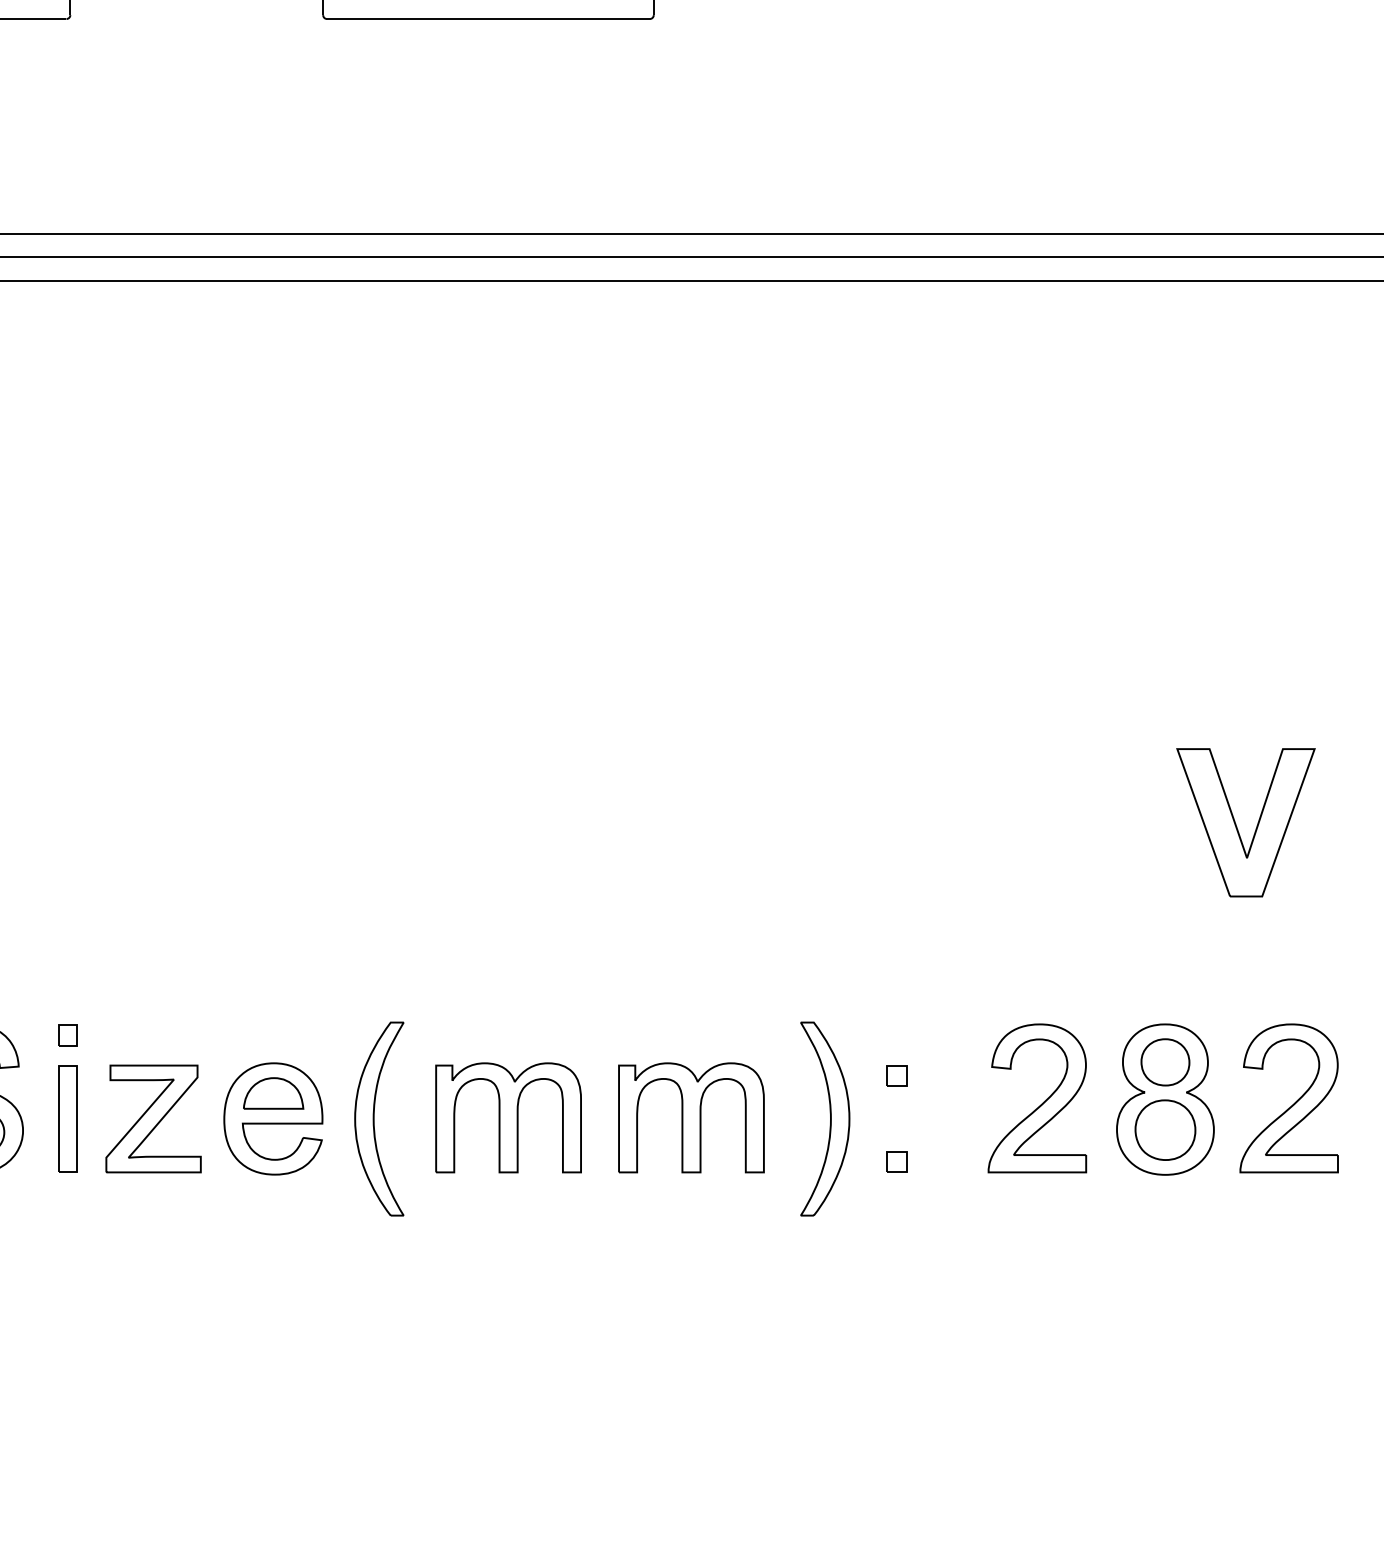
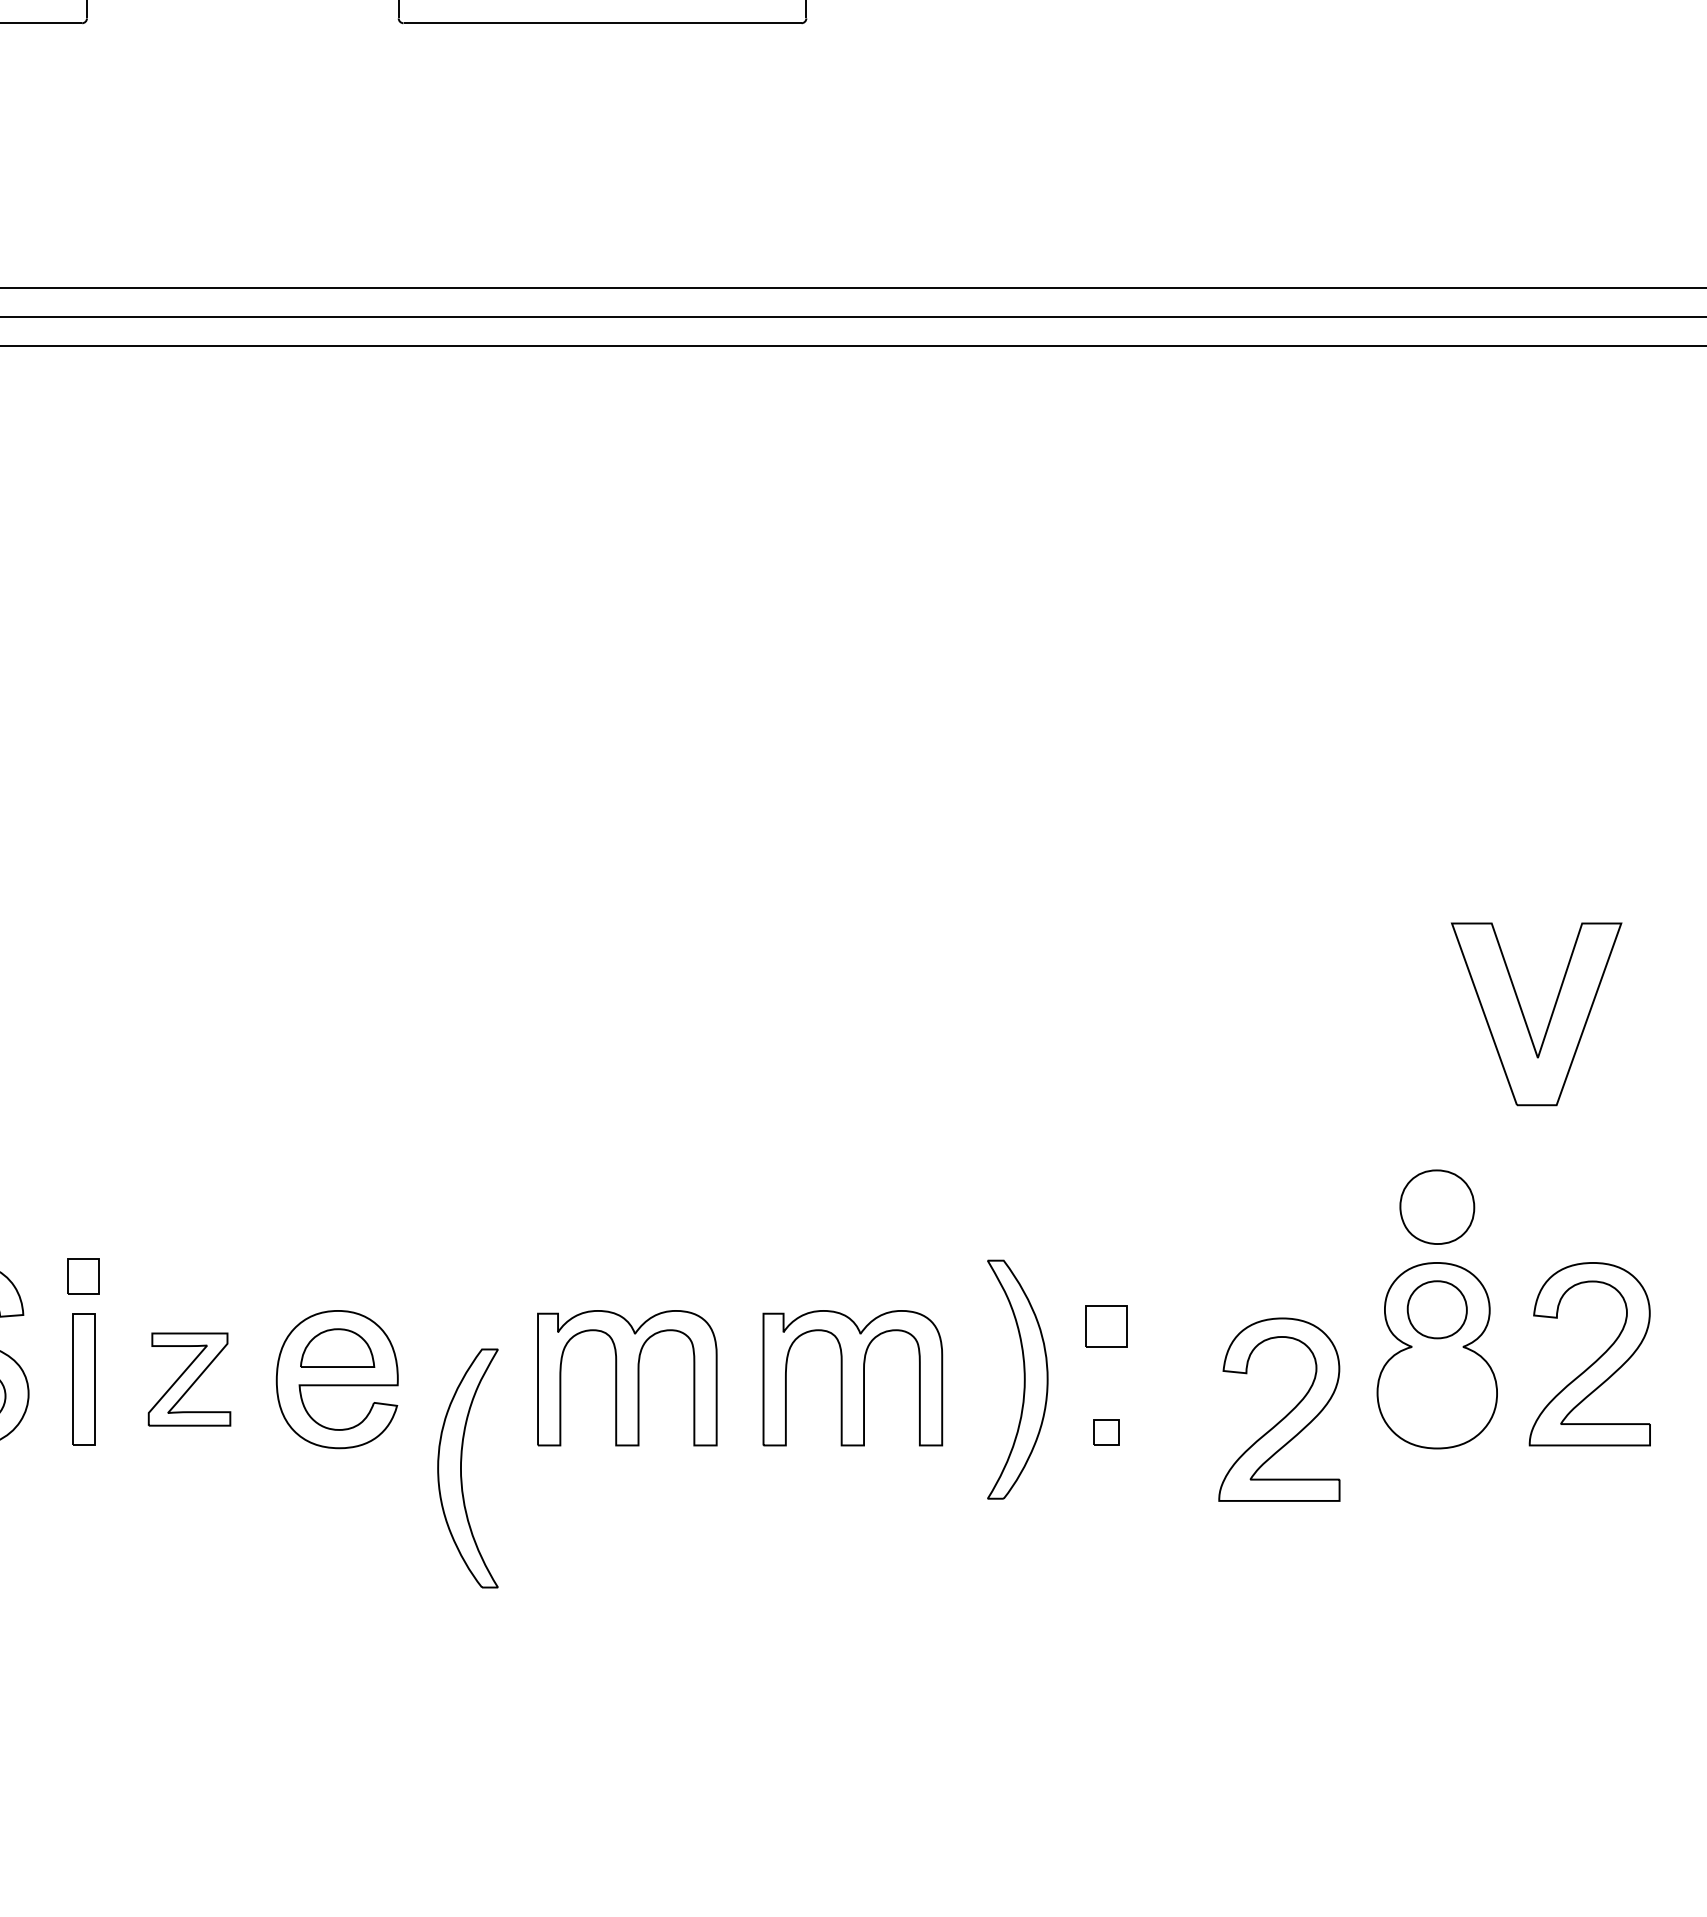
part: (67, 1035) -> (83, 1276), size x1.4
part: (896, 1075) -> (1105, 1325), size x1.6
part: (1042, 1102) -> (1285, 1414), moved
part: (153, 1118) -> (189, 1378), size x0.7
part: (379, 1118) -> (468, 1467), moved
part: (1165, 1129) -> (1437, 1206), moved

